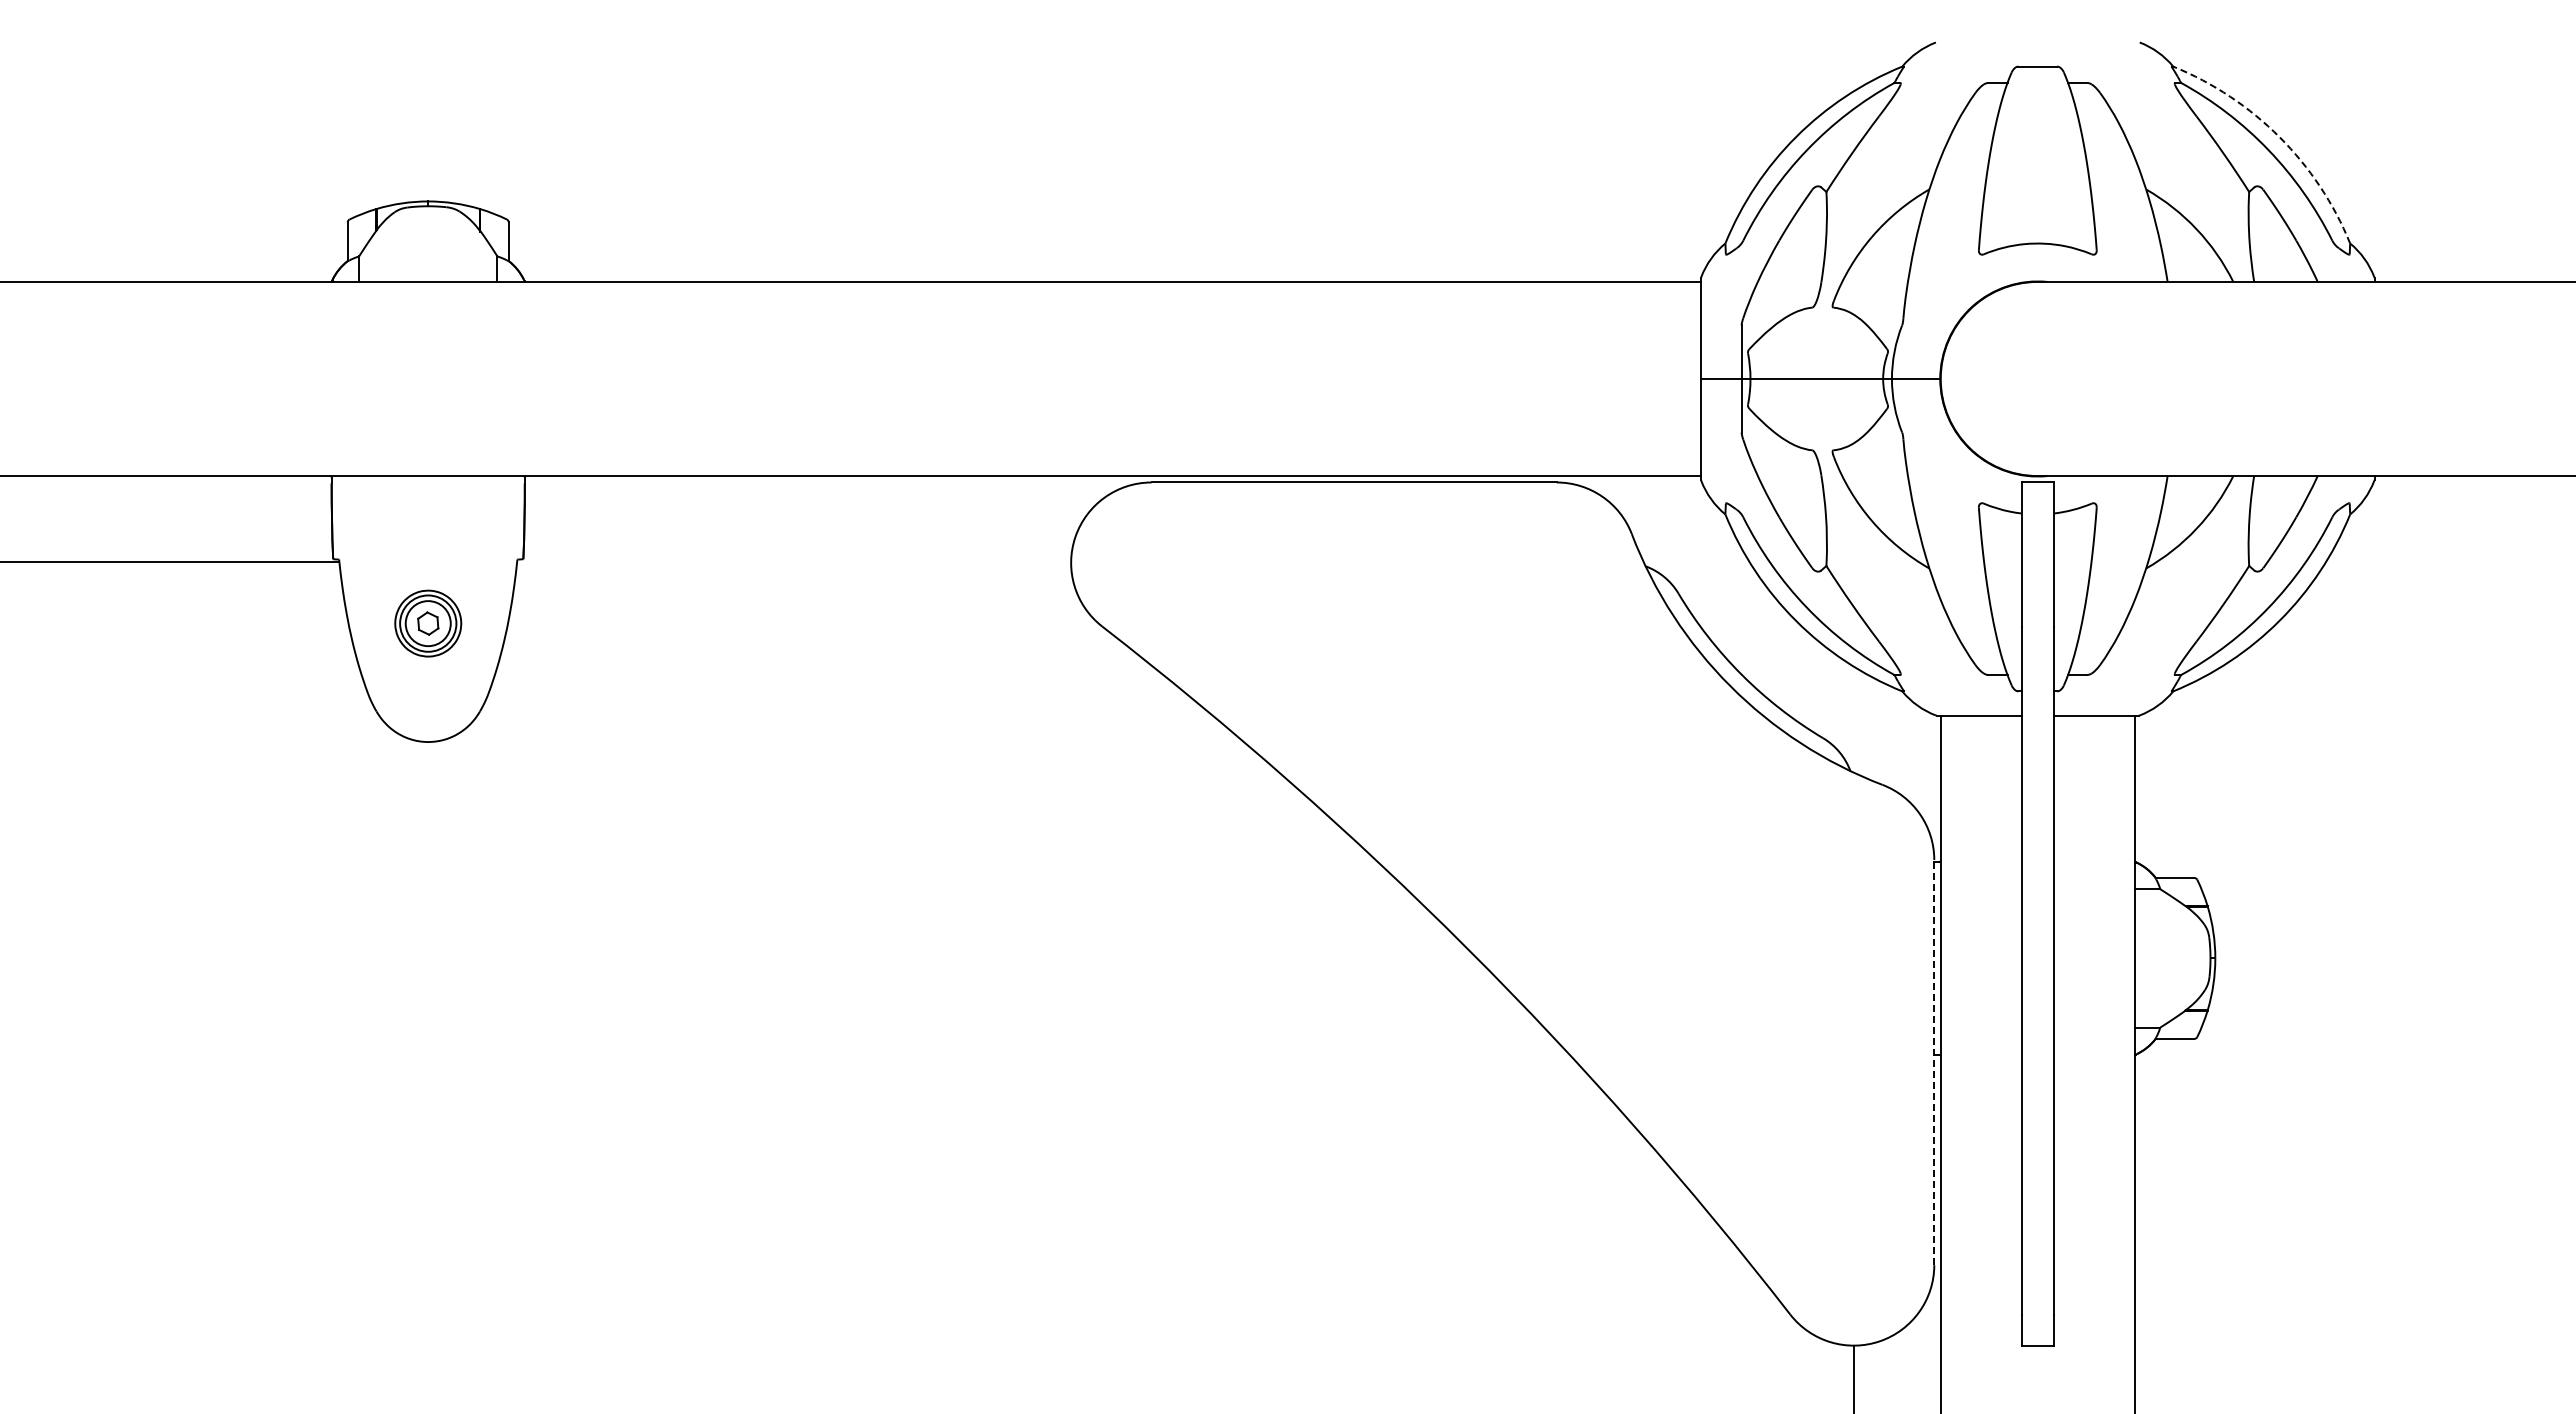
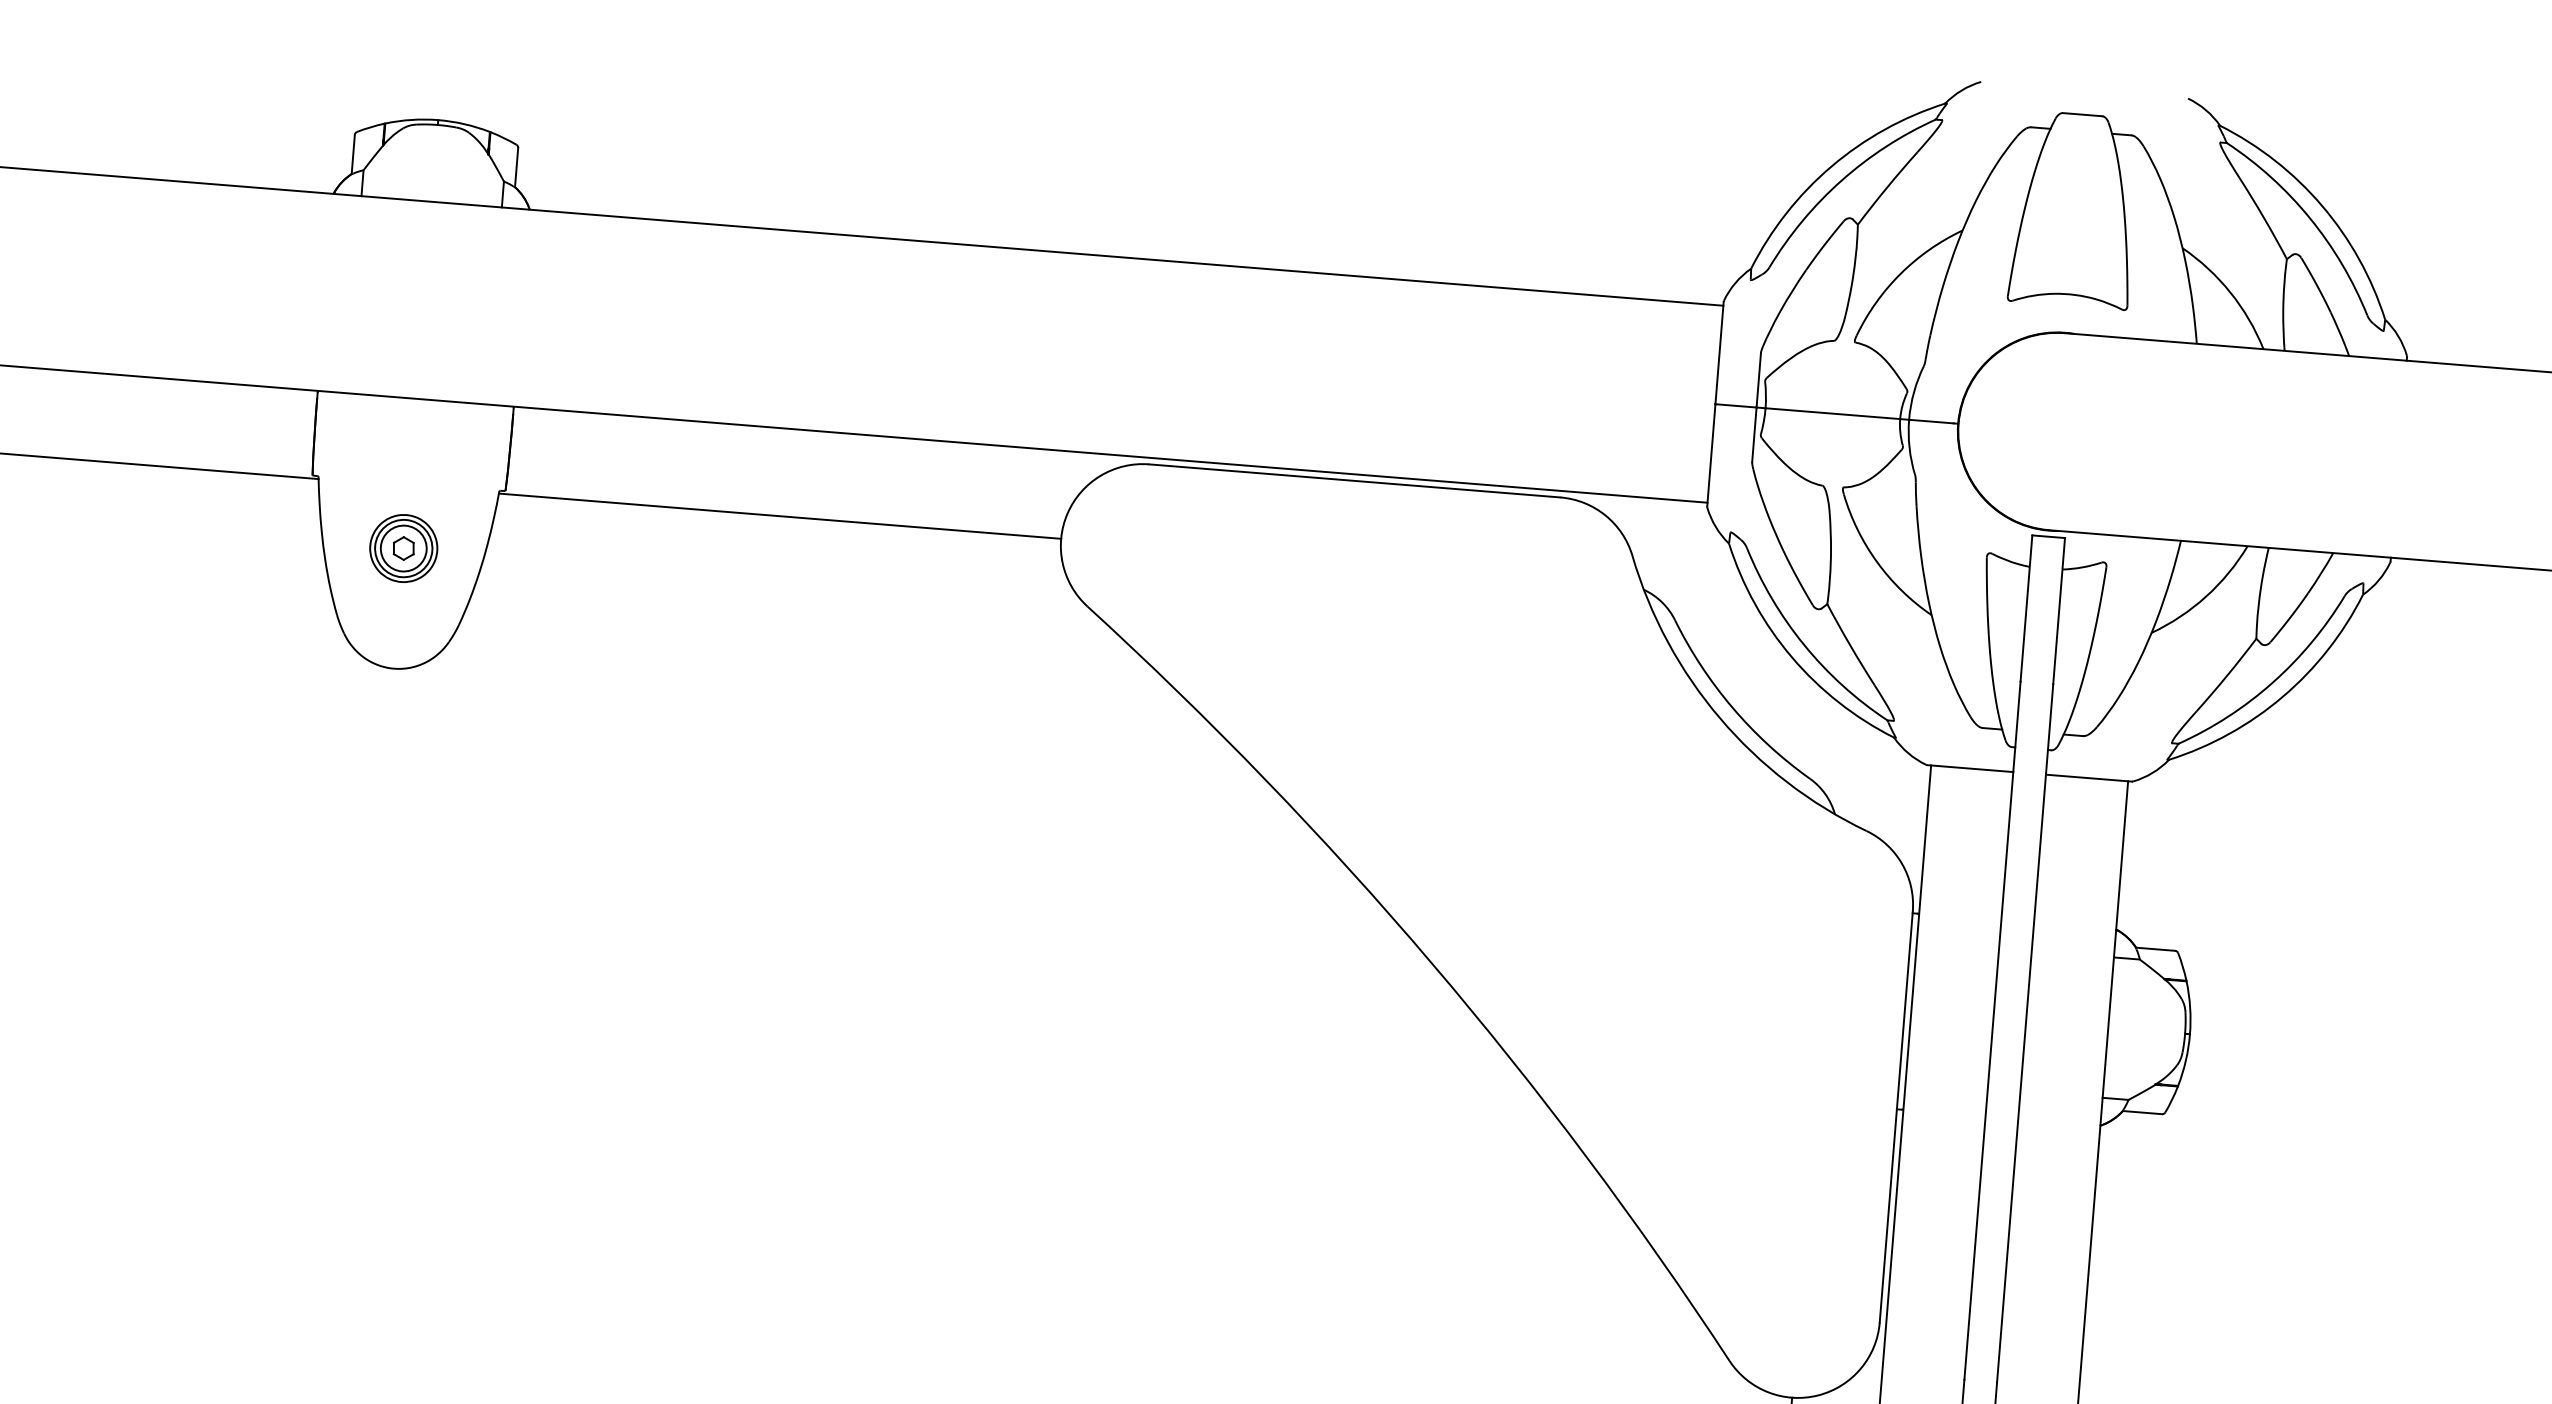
arc: (2279, 137) -> (2322, 206), dashed -> solid
line: (794, 562) -> (780, 516), added
line: (1934, 1062) -> (1896, 1116), dashed -> solid

